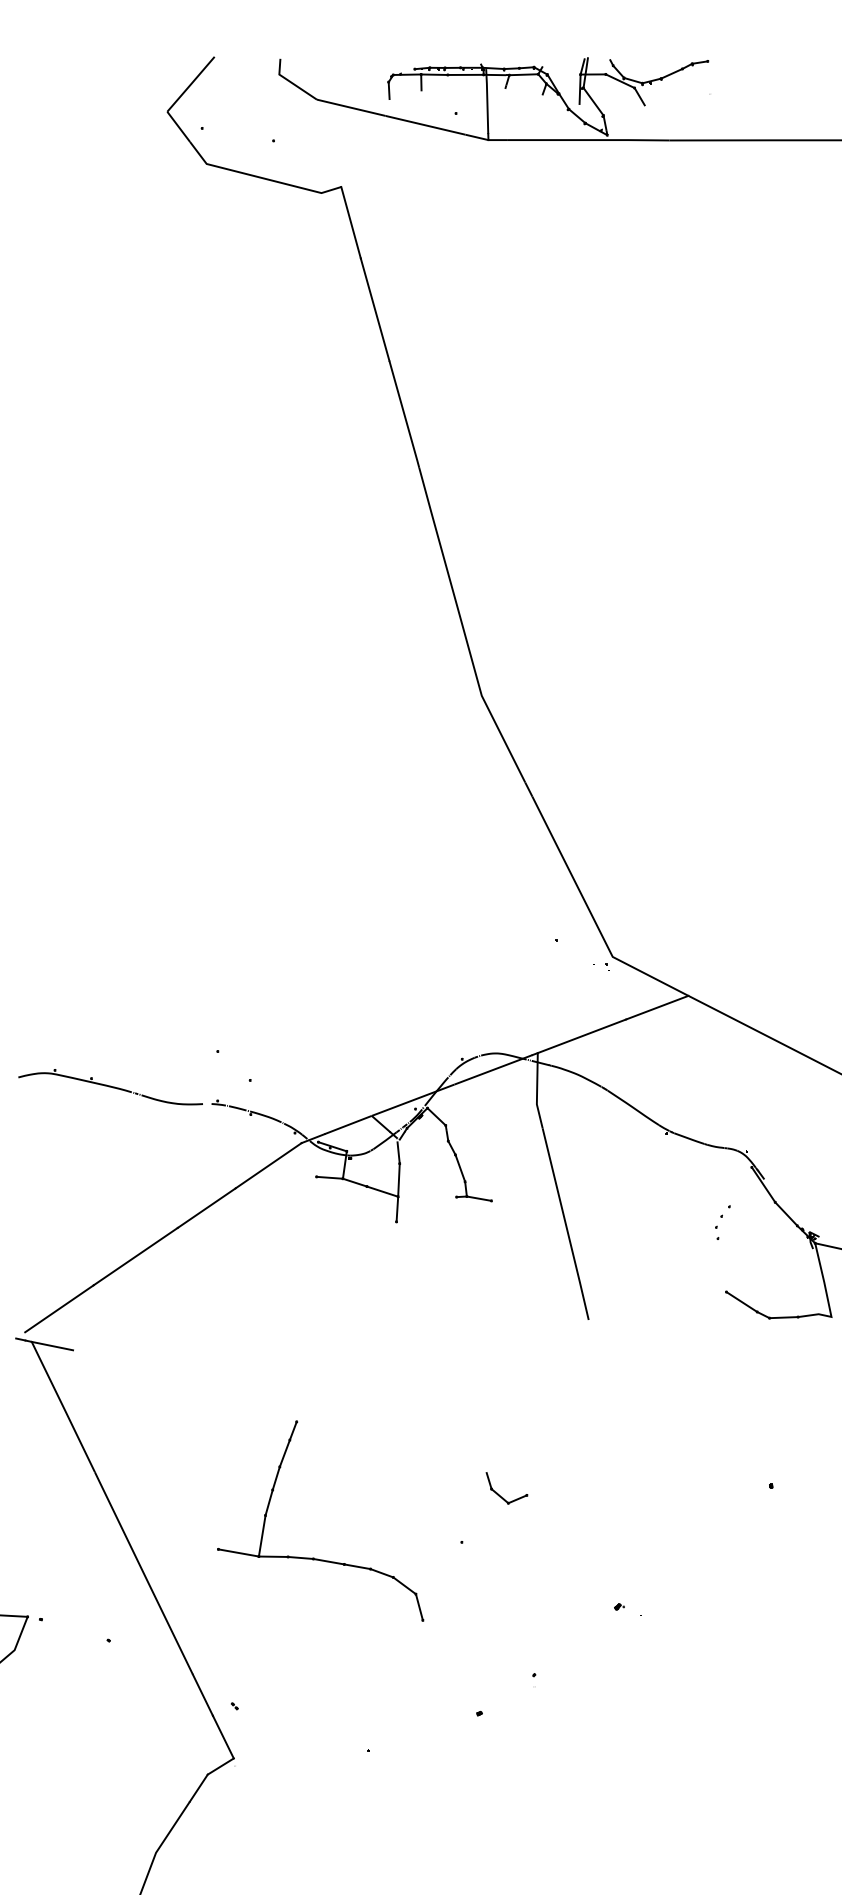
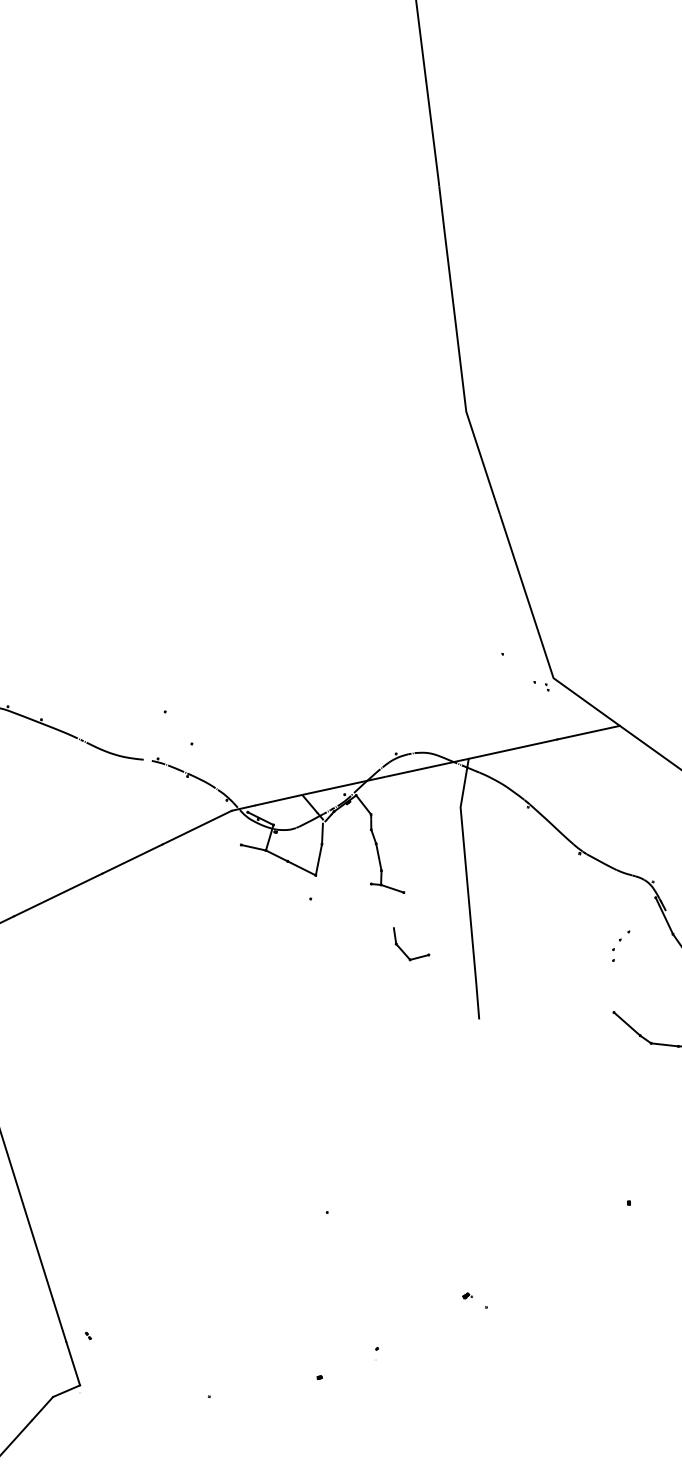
line: (397, 1208) -> (313, 886), removed
part: (499, 1494) -> (402, 950), moved
part: (314, 1557) -> (185, 1206), removed

